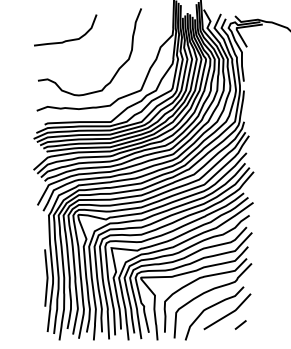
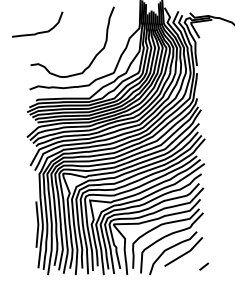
curve: (68, 39) -> (39, 31), moved
line: (240, 324) -> (203, 266), moved

